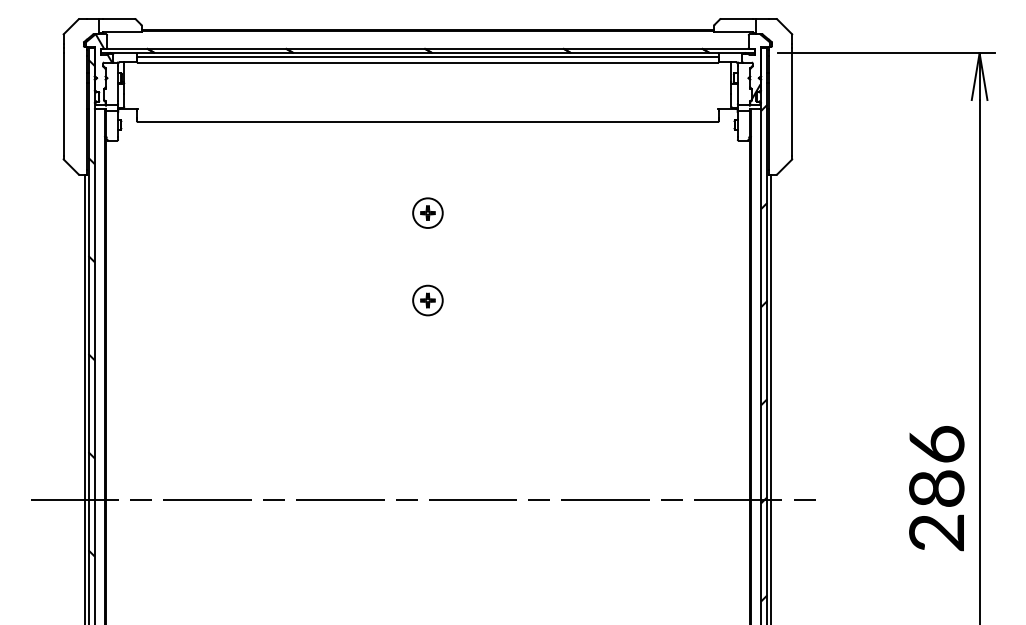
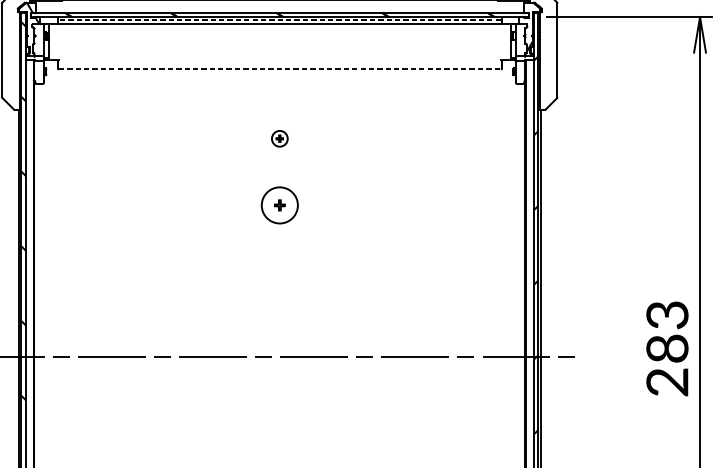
line: (427, 57) -> (279, 20), solid -> dashed
line: (428, 121) -> (280, 69), solid -> dashed
part: (427, 212) -> (279, 138), size x0.7
circle: (427, 300) -> (279, 205), size x1.6
text: (936, 444) -> (667, 315), 286 -> 283

